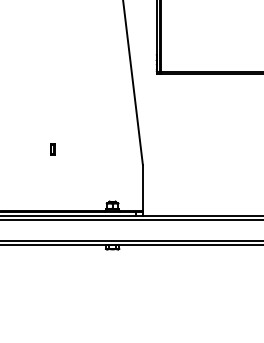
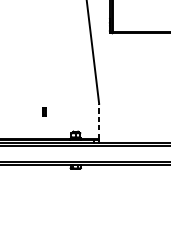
part: (52, 149) -> (44, 111), moved
line: (142, 188) -> (98, 121), solid -> dashed

